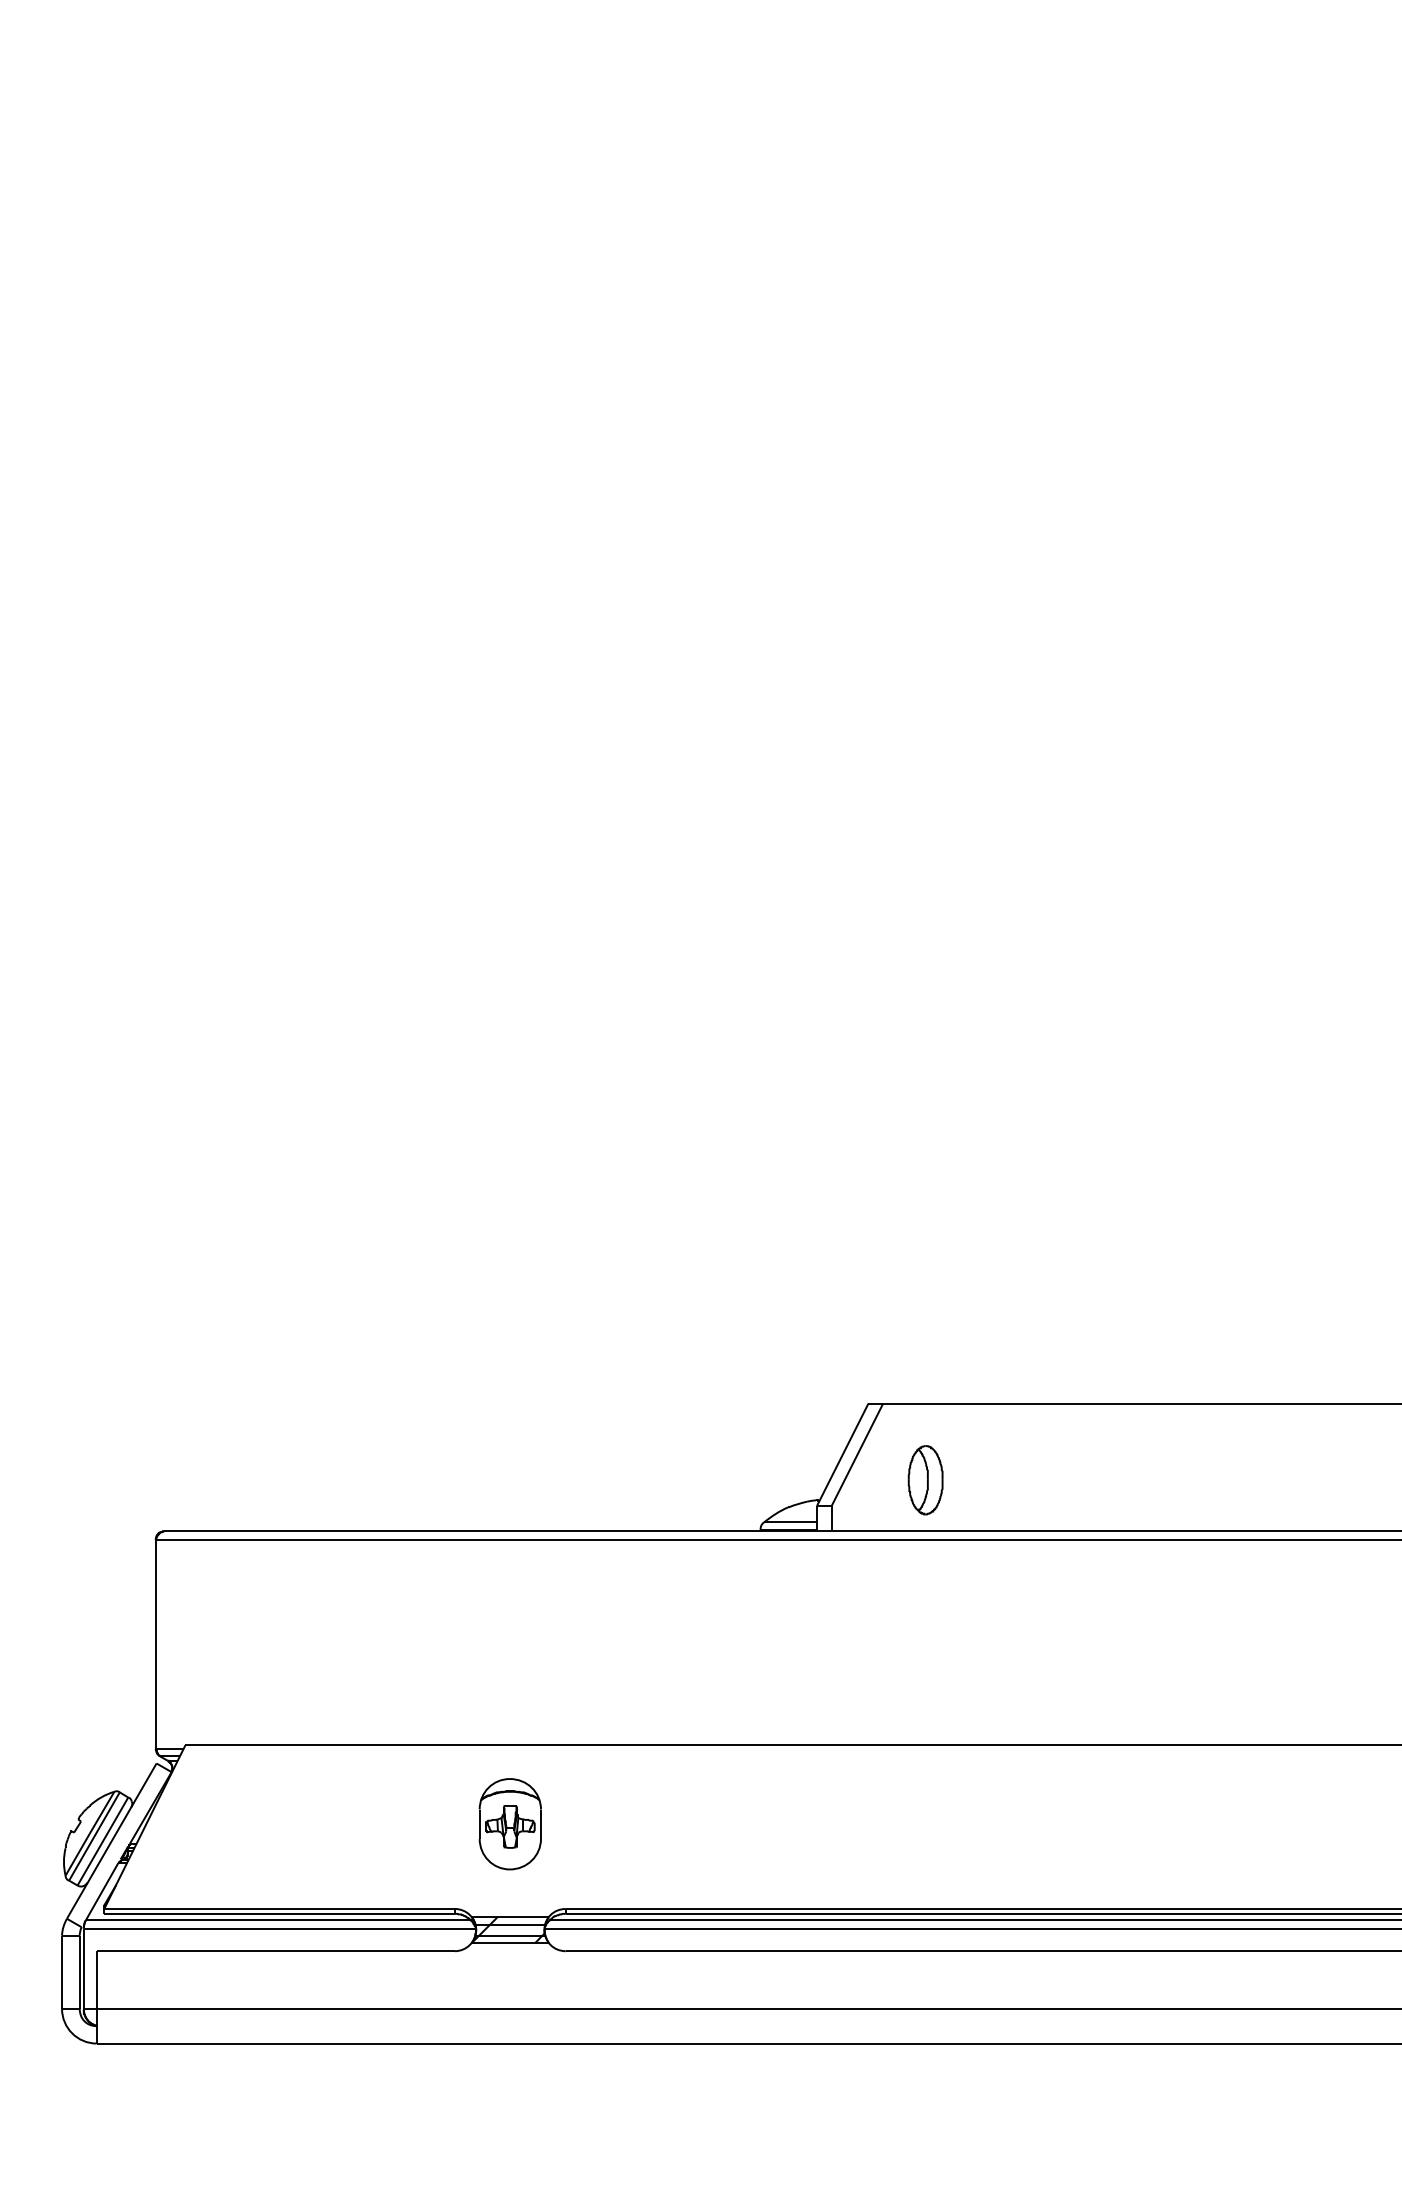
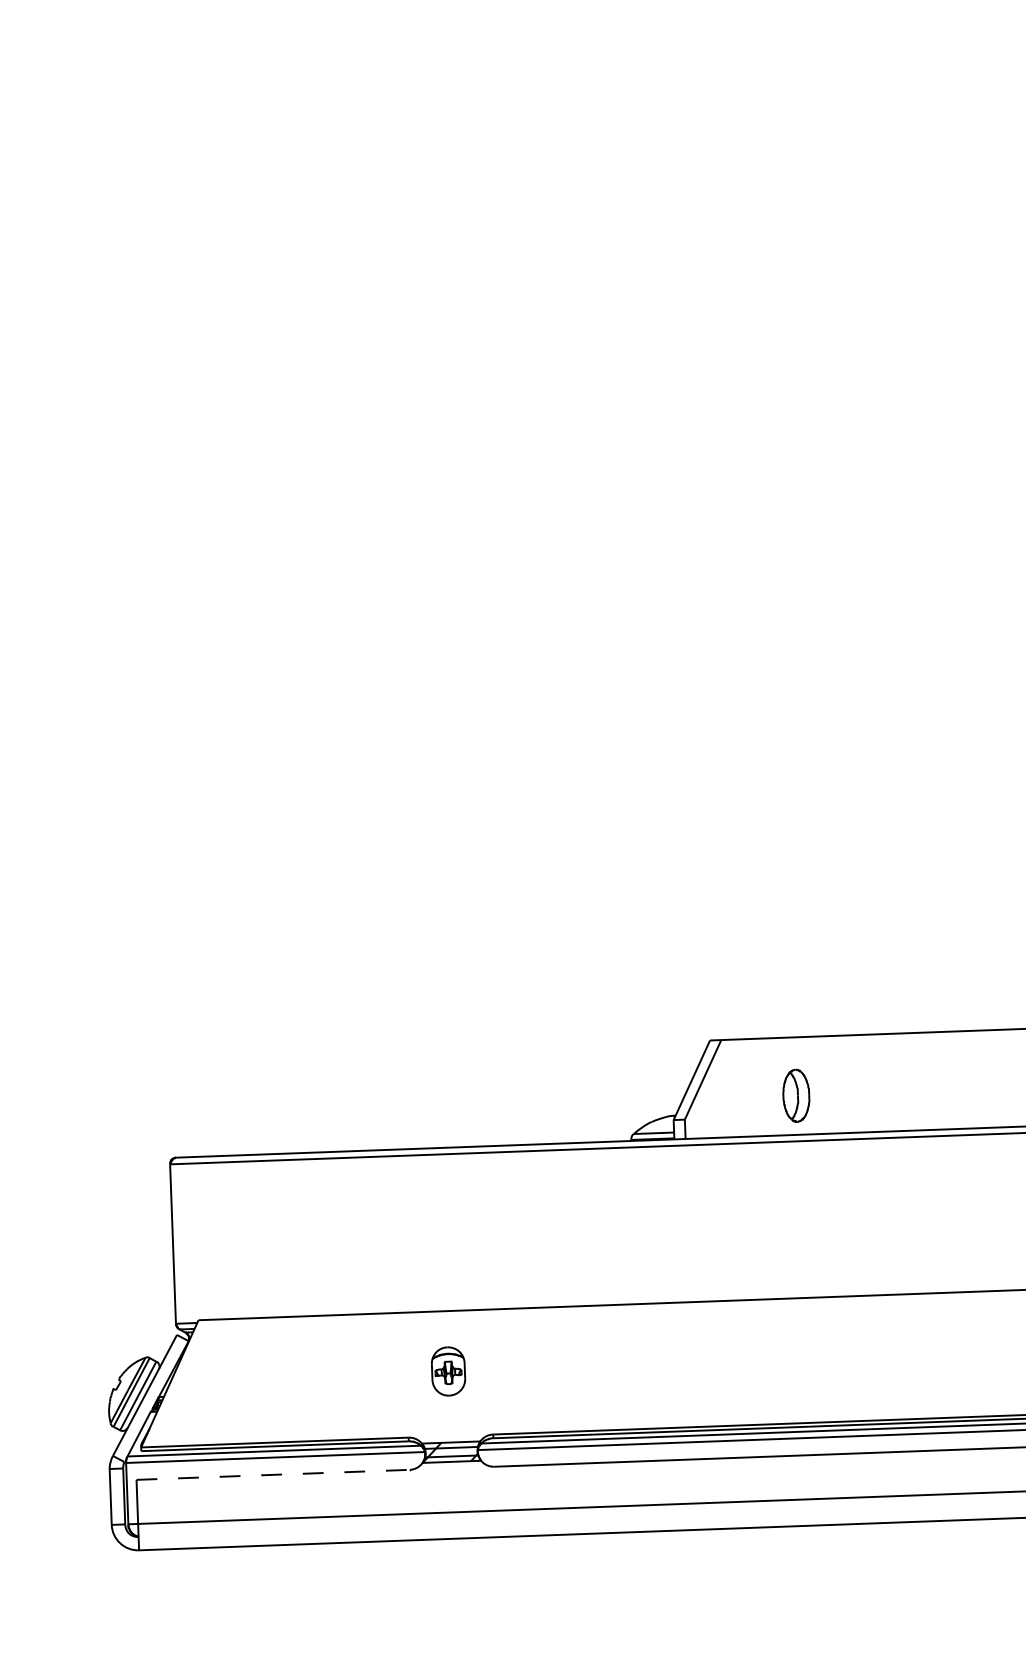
part: (925, 1480) -> (796, 1096), moved
part: (509, 1824) -> (447, 1371), size x0.7
line: (276, 1951) -> (273, 1475), solid -> dashed

